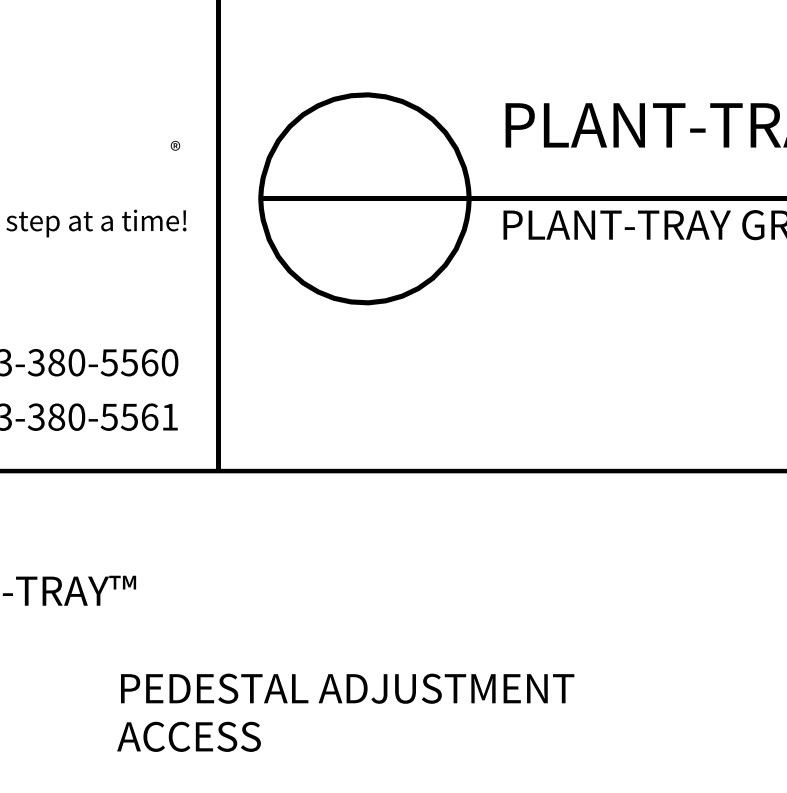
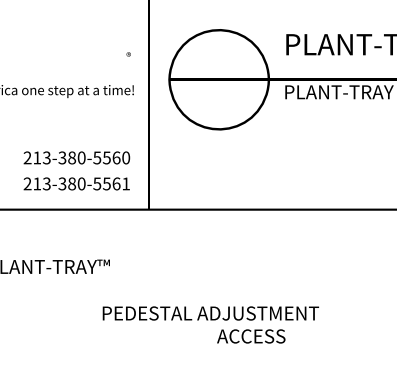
text: (189, 736) -> (251, 336), moved

